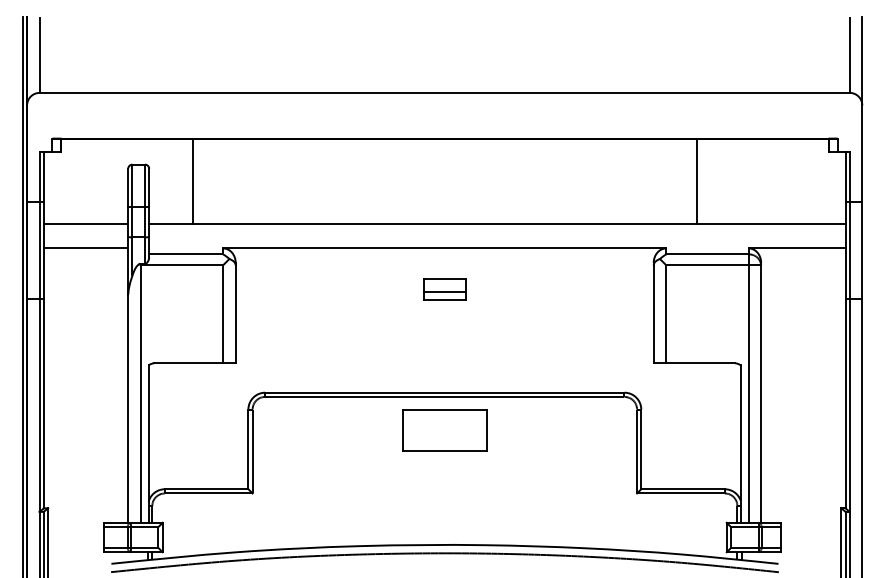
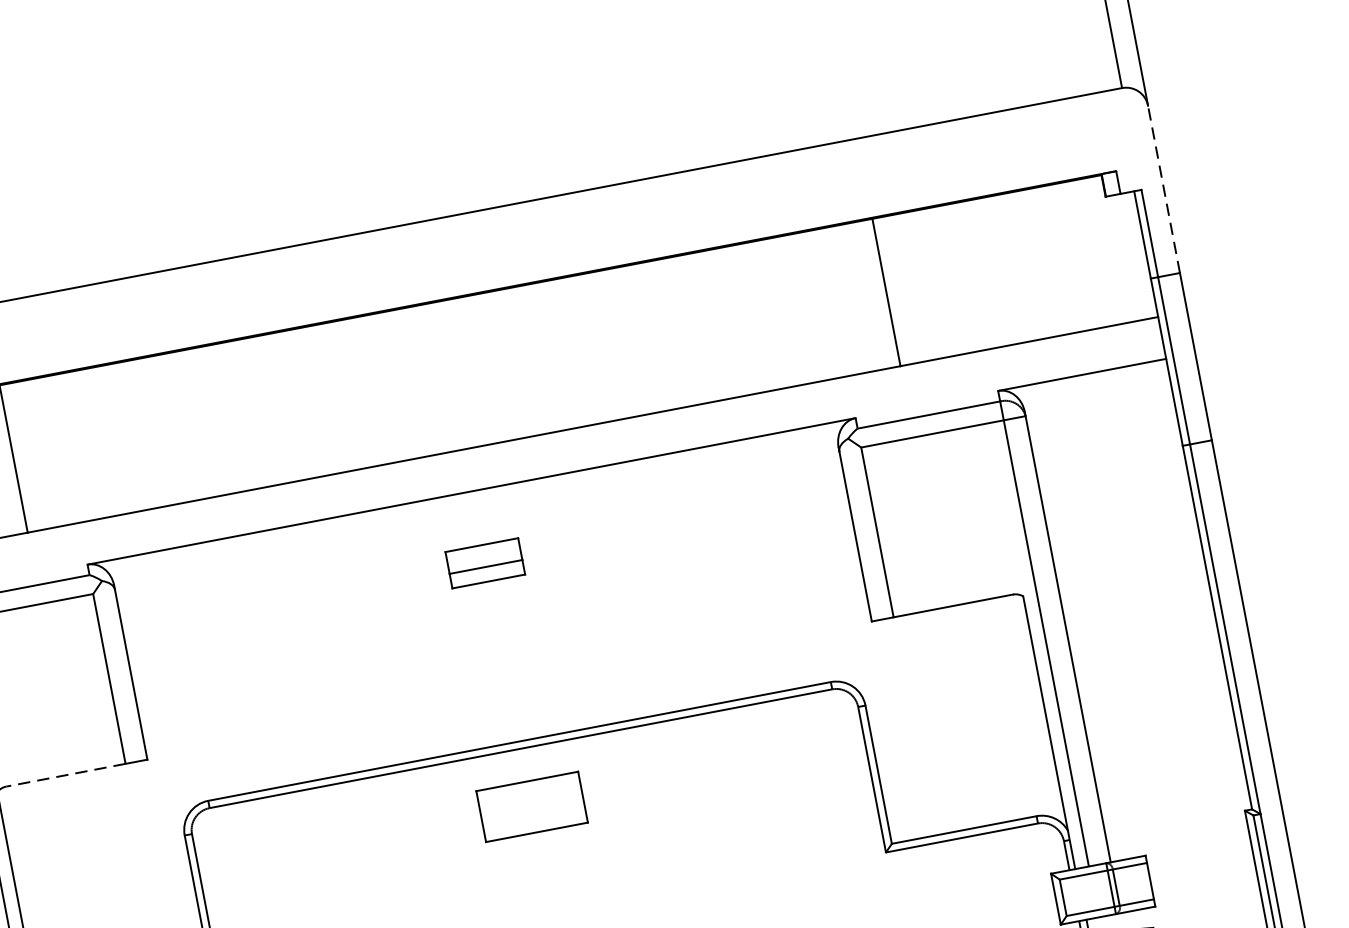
line: (862, 153) -> (1164, 188), solid -> dashed
line: (188, 363) -> (65, 775), solid -> dashed
part: (444, 430) -> (531, 807), size x0.7

